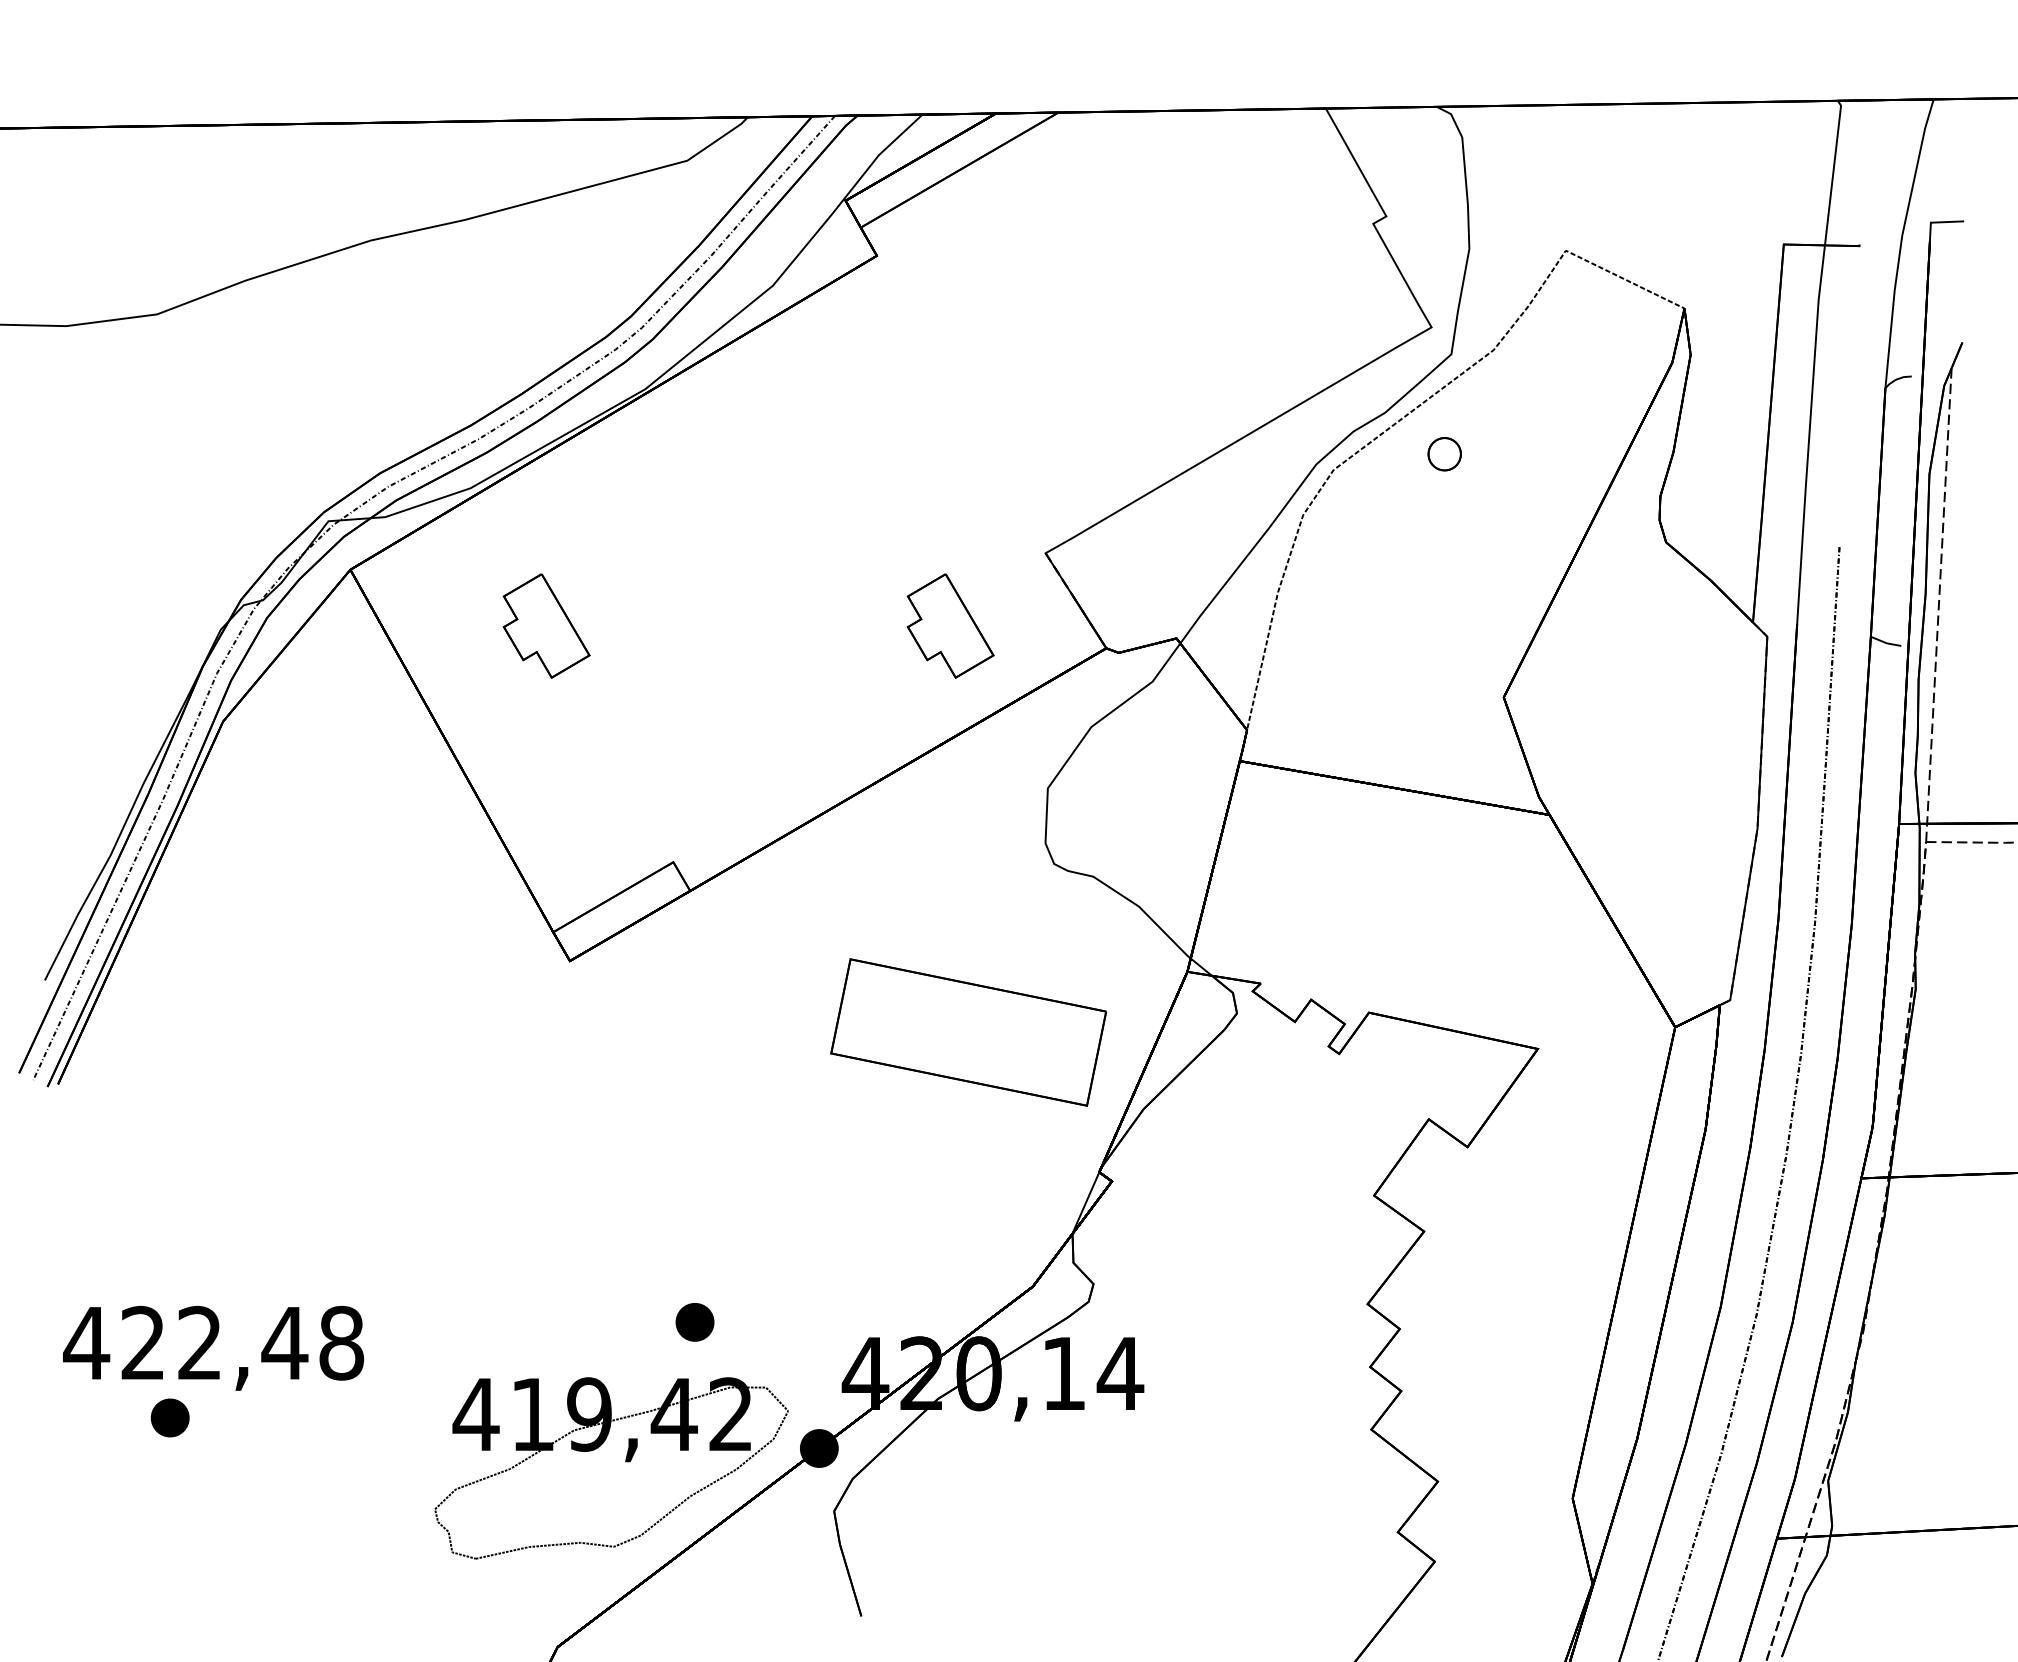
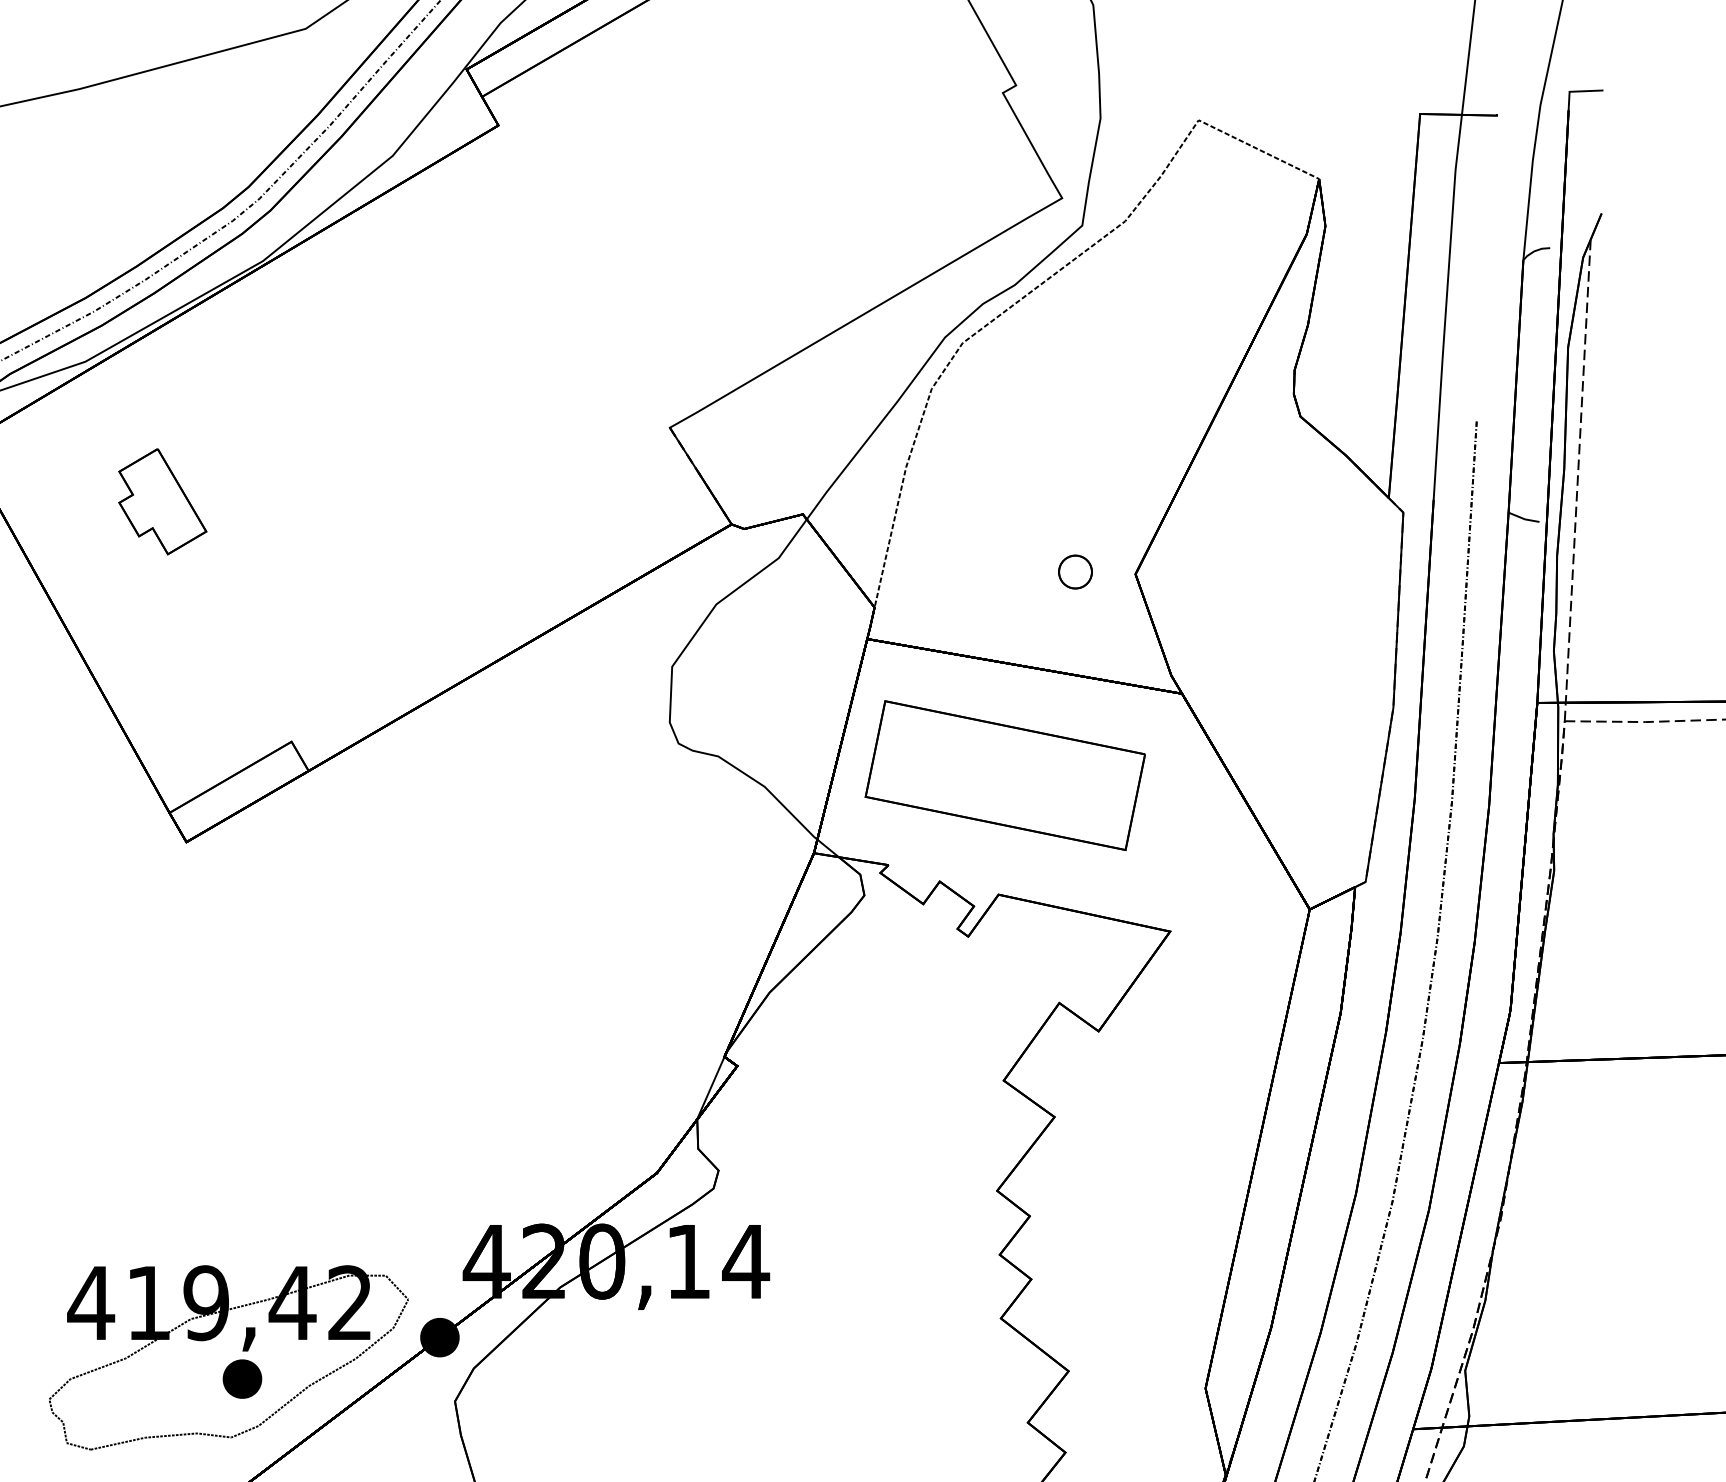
part: (1444, 454) -> (1075, 572), moved
part: (950, 625) -> (573, 501), removed
part: (968, 1032) -> (1005, 775), moved
part: (694, 1322) -> (241, 1379), moved

